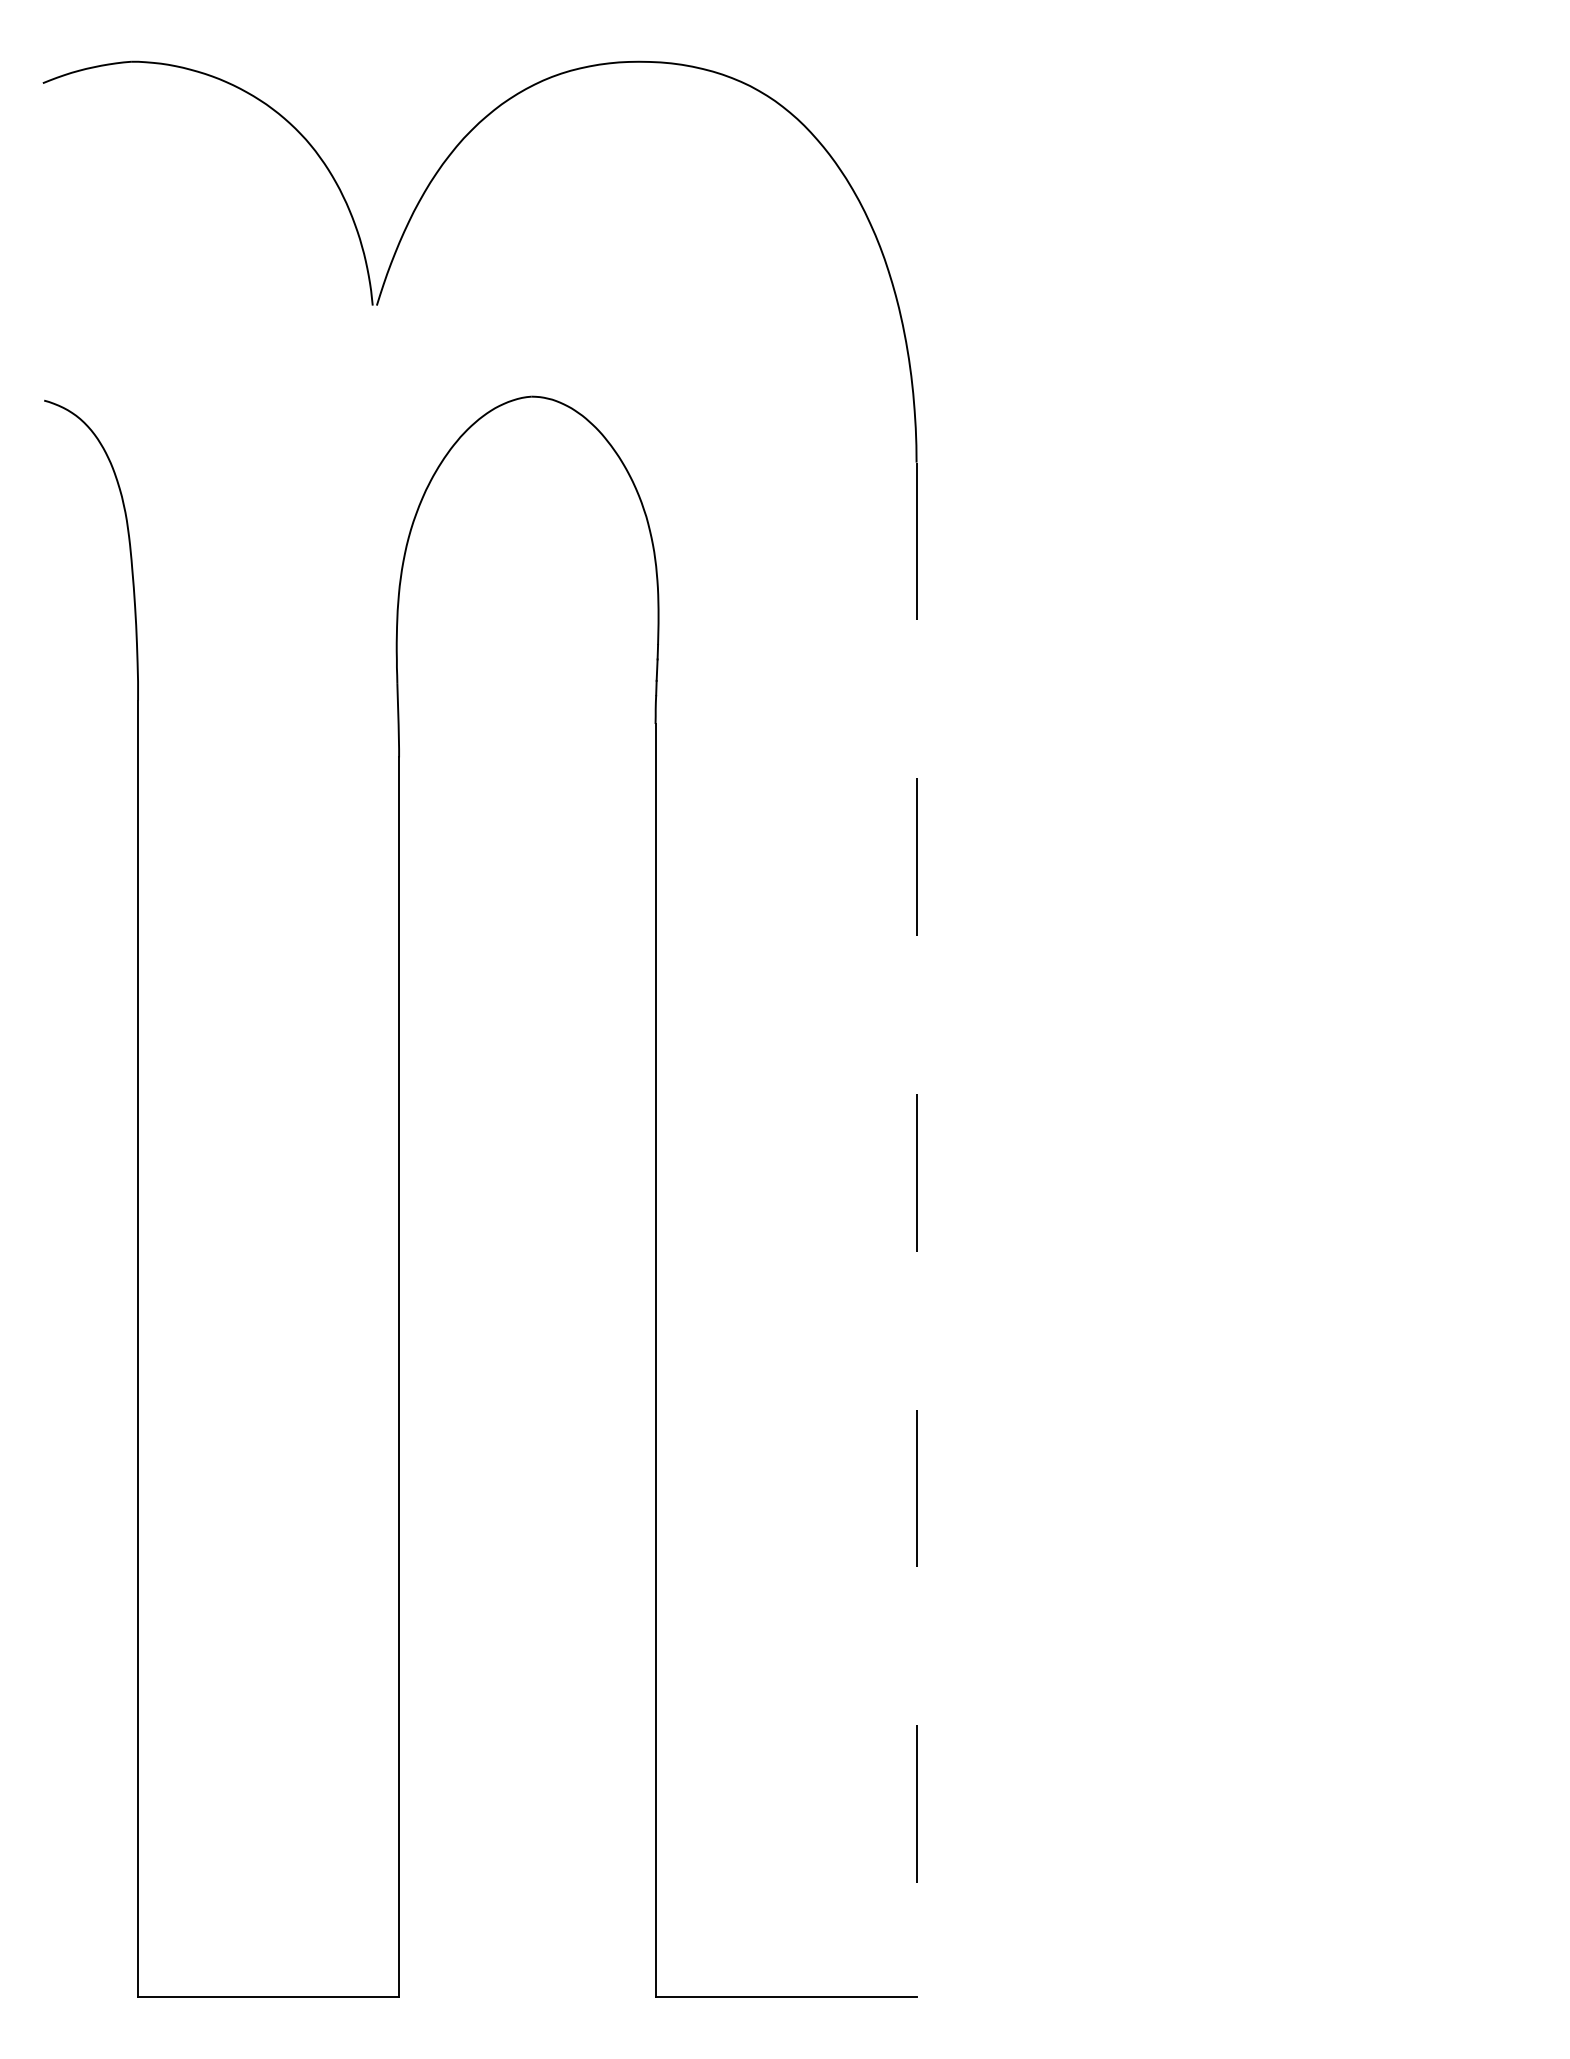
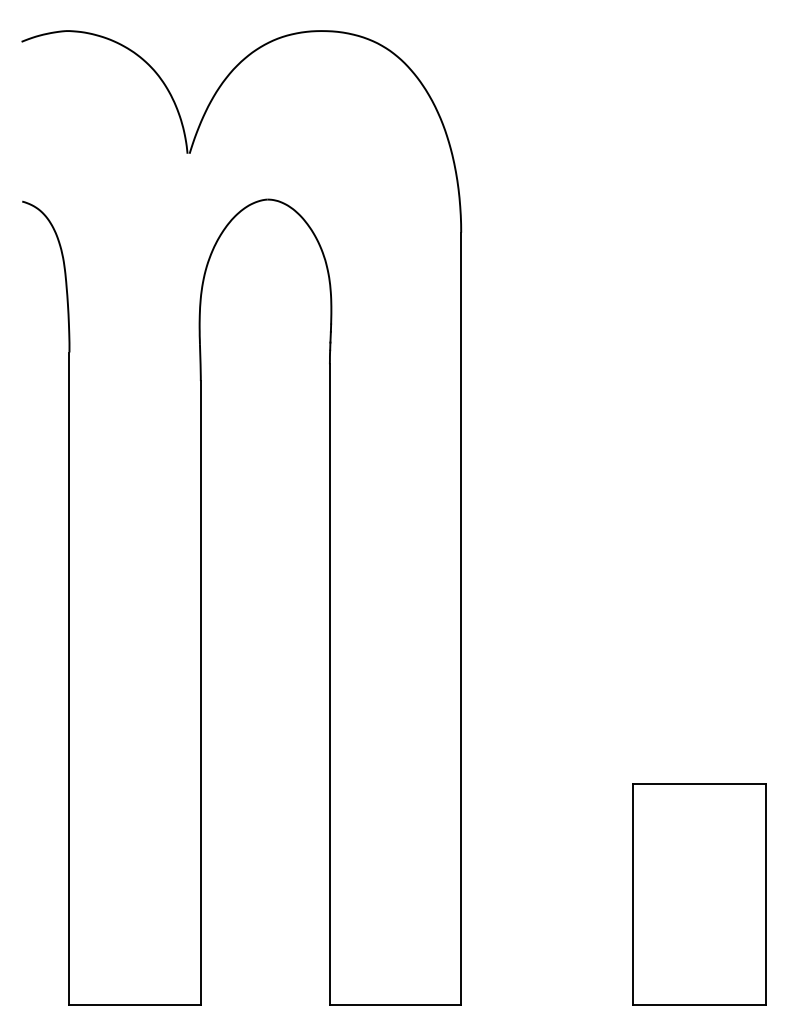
line: (917, 1231) -> (461, 619), dashed -> solid
part: (1390, 1777) -> (699, 894), added

